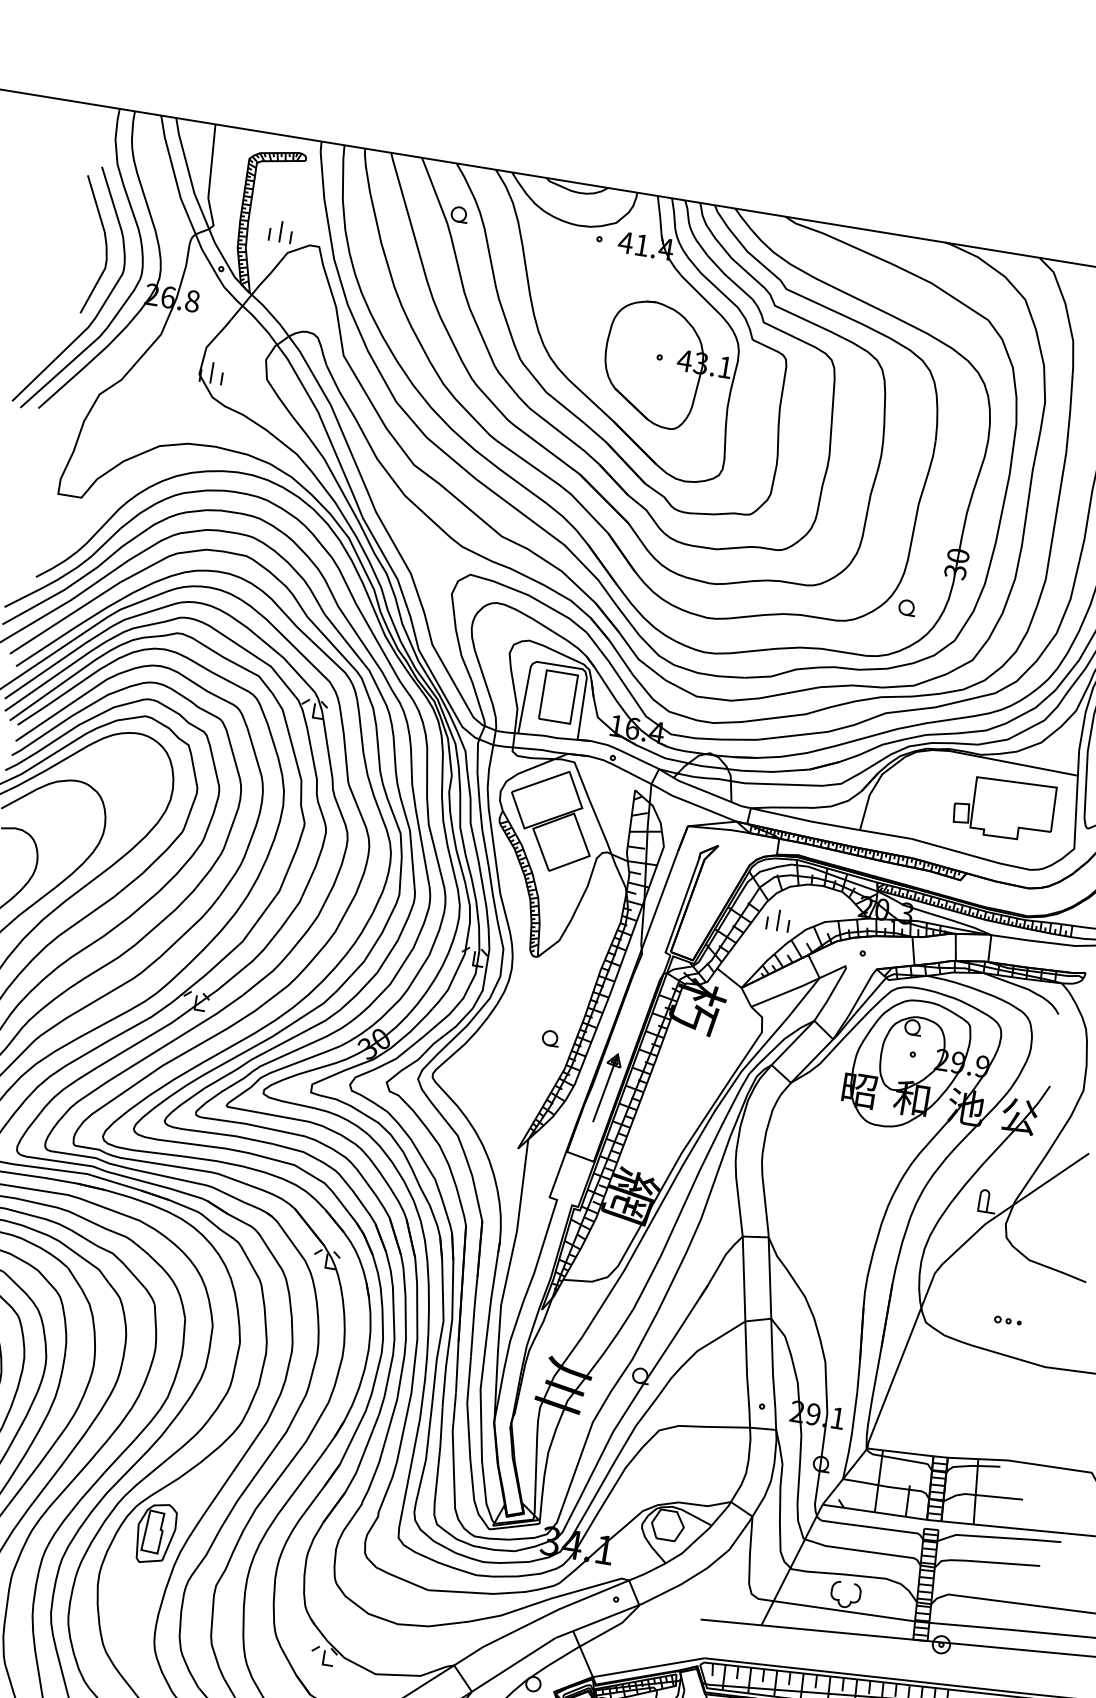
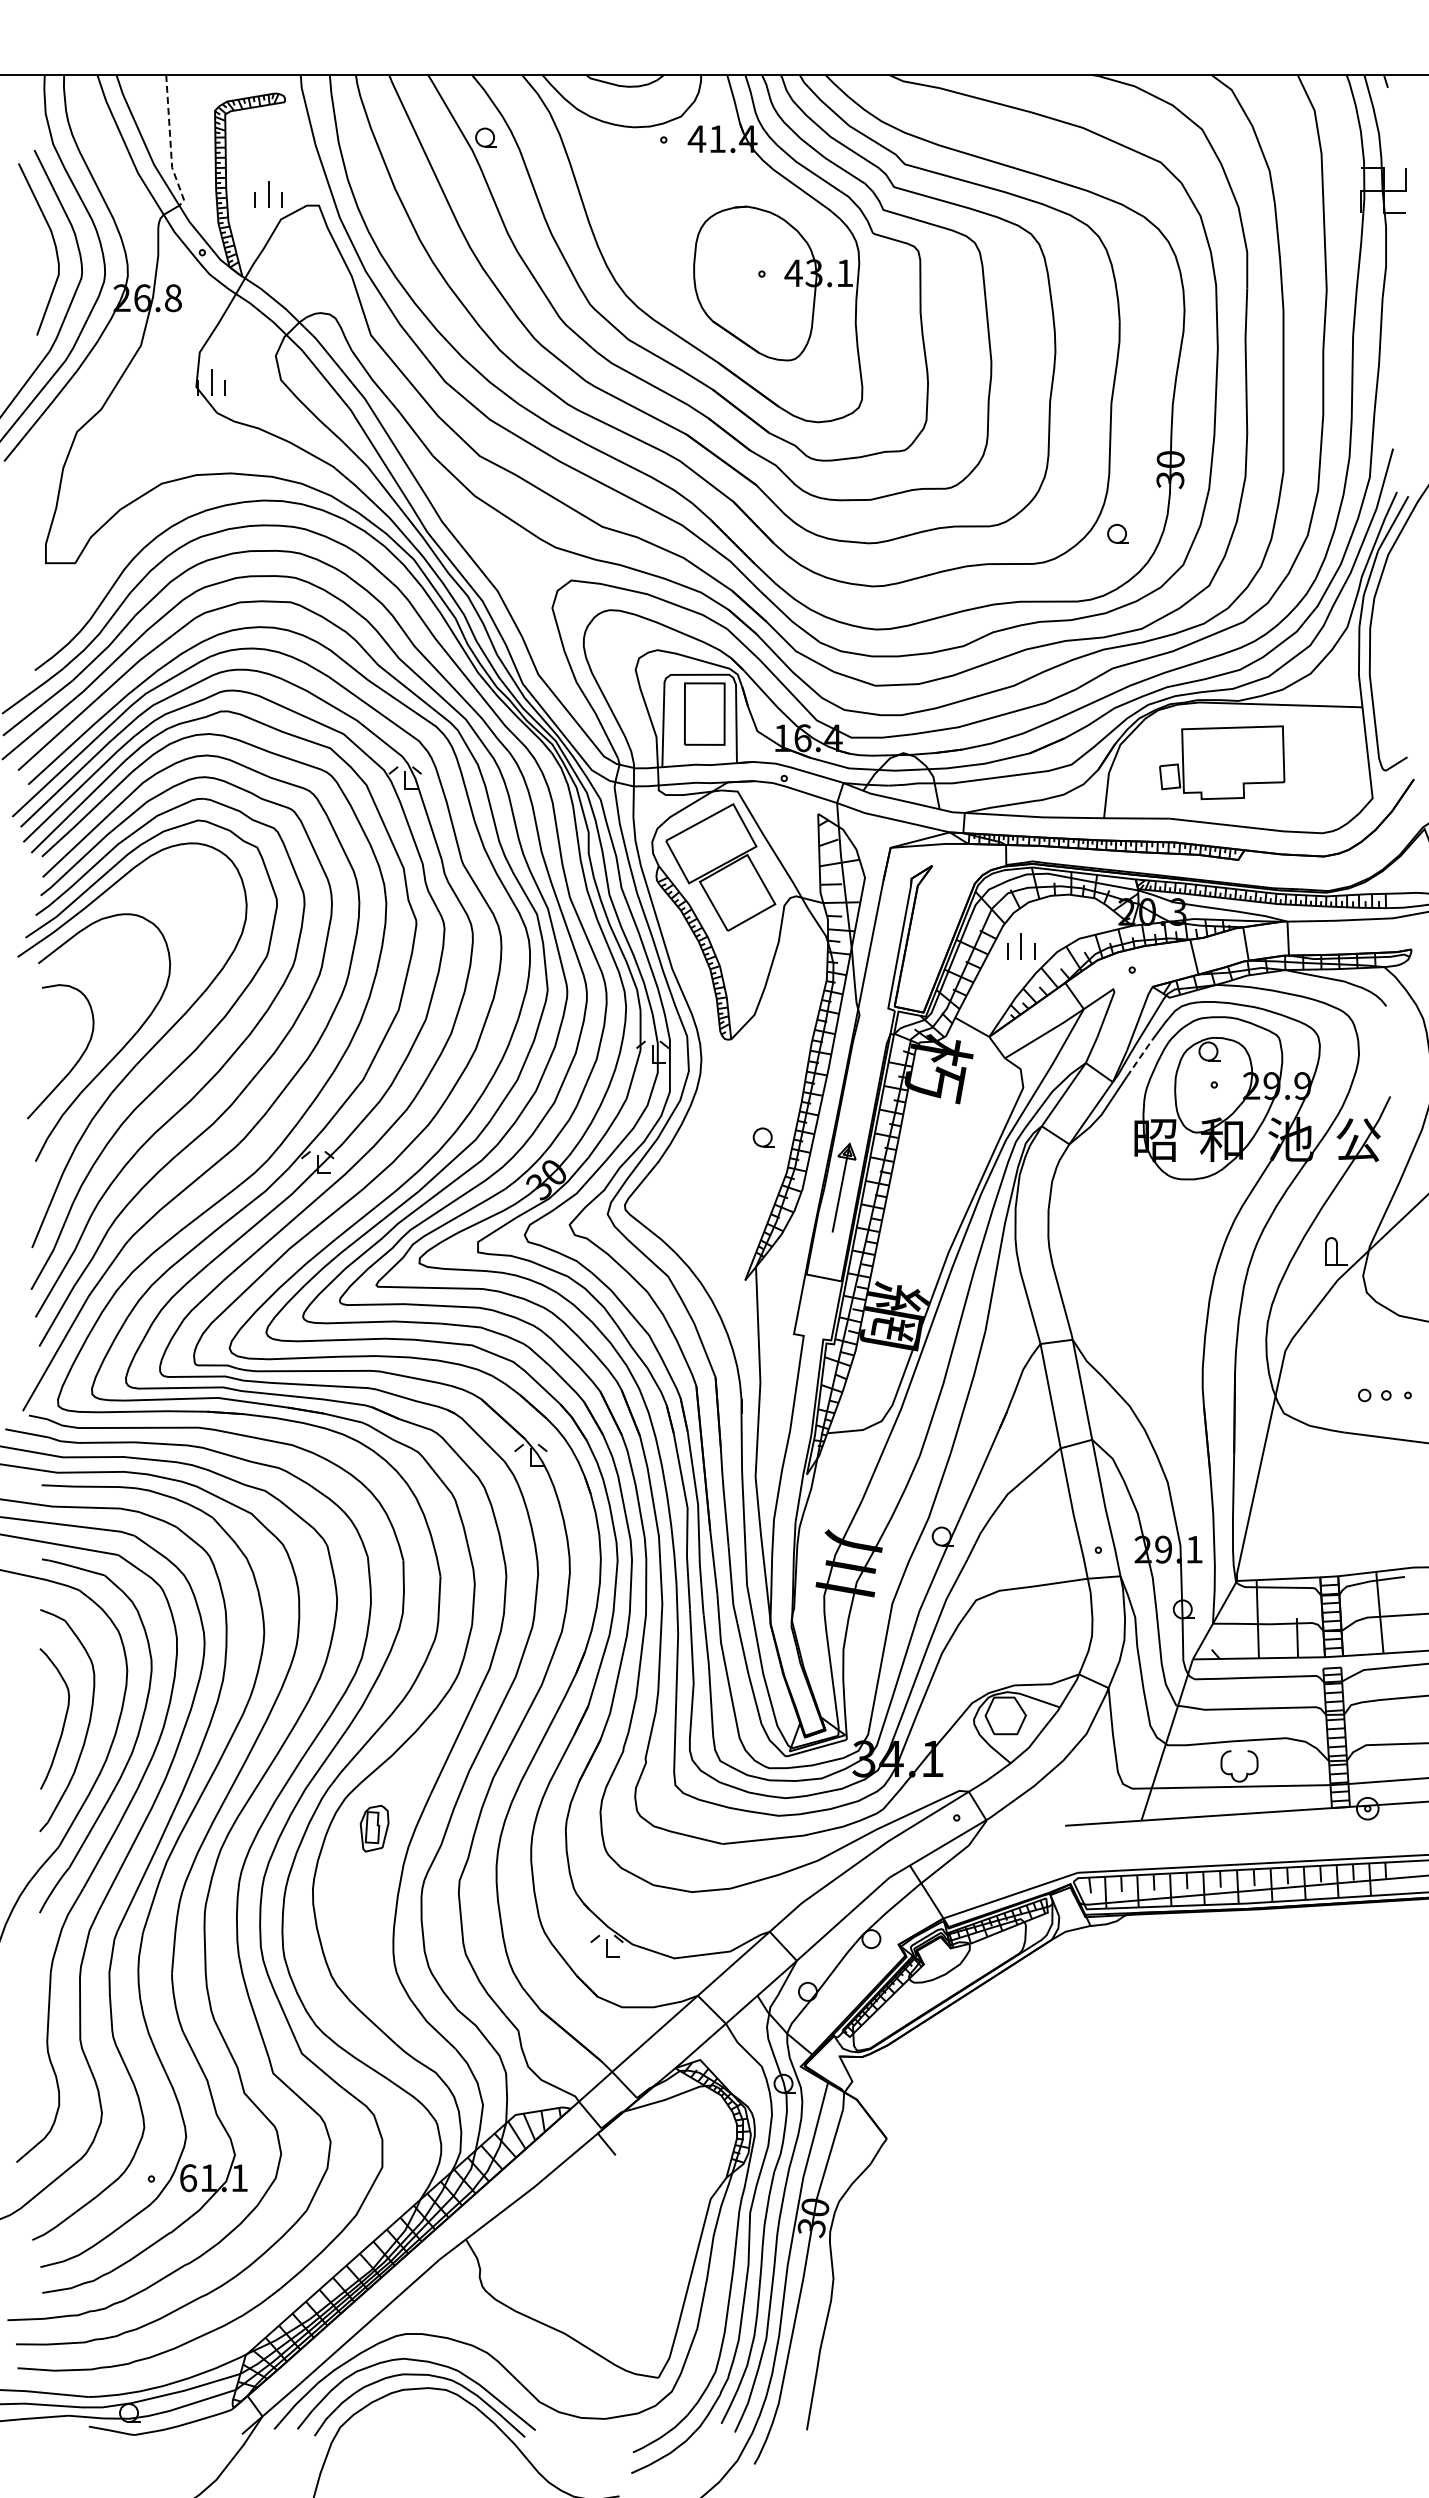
line: (210, 178) -> (170, 143), solid -> dashed
part: (1004, 808) -> (1222, 762), moved
line: (857, 1024) -> (1139, 1058), solid -> dashed
part: (1008, 1321) -> (1385, 1395), size x1.6
part: (155, 1533) -> (374, 1828), size x0.6

